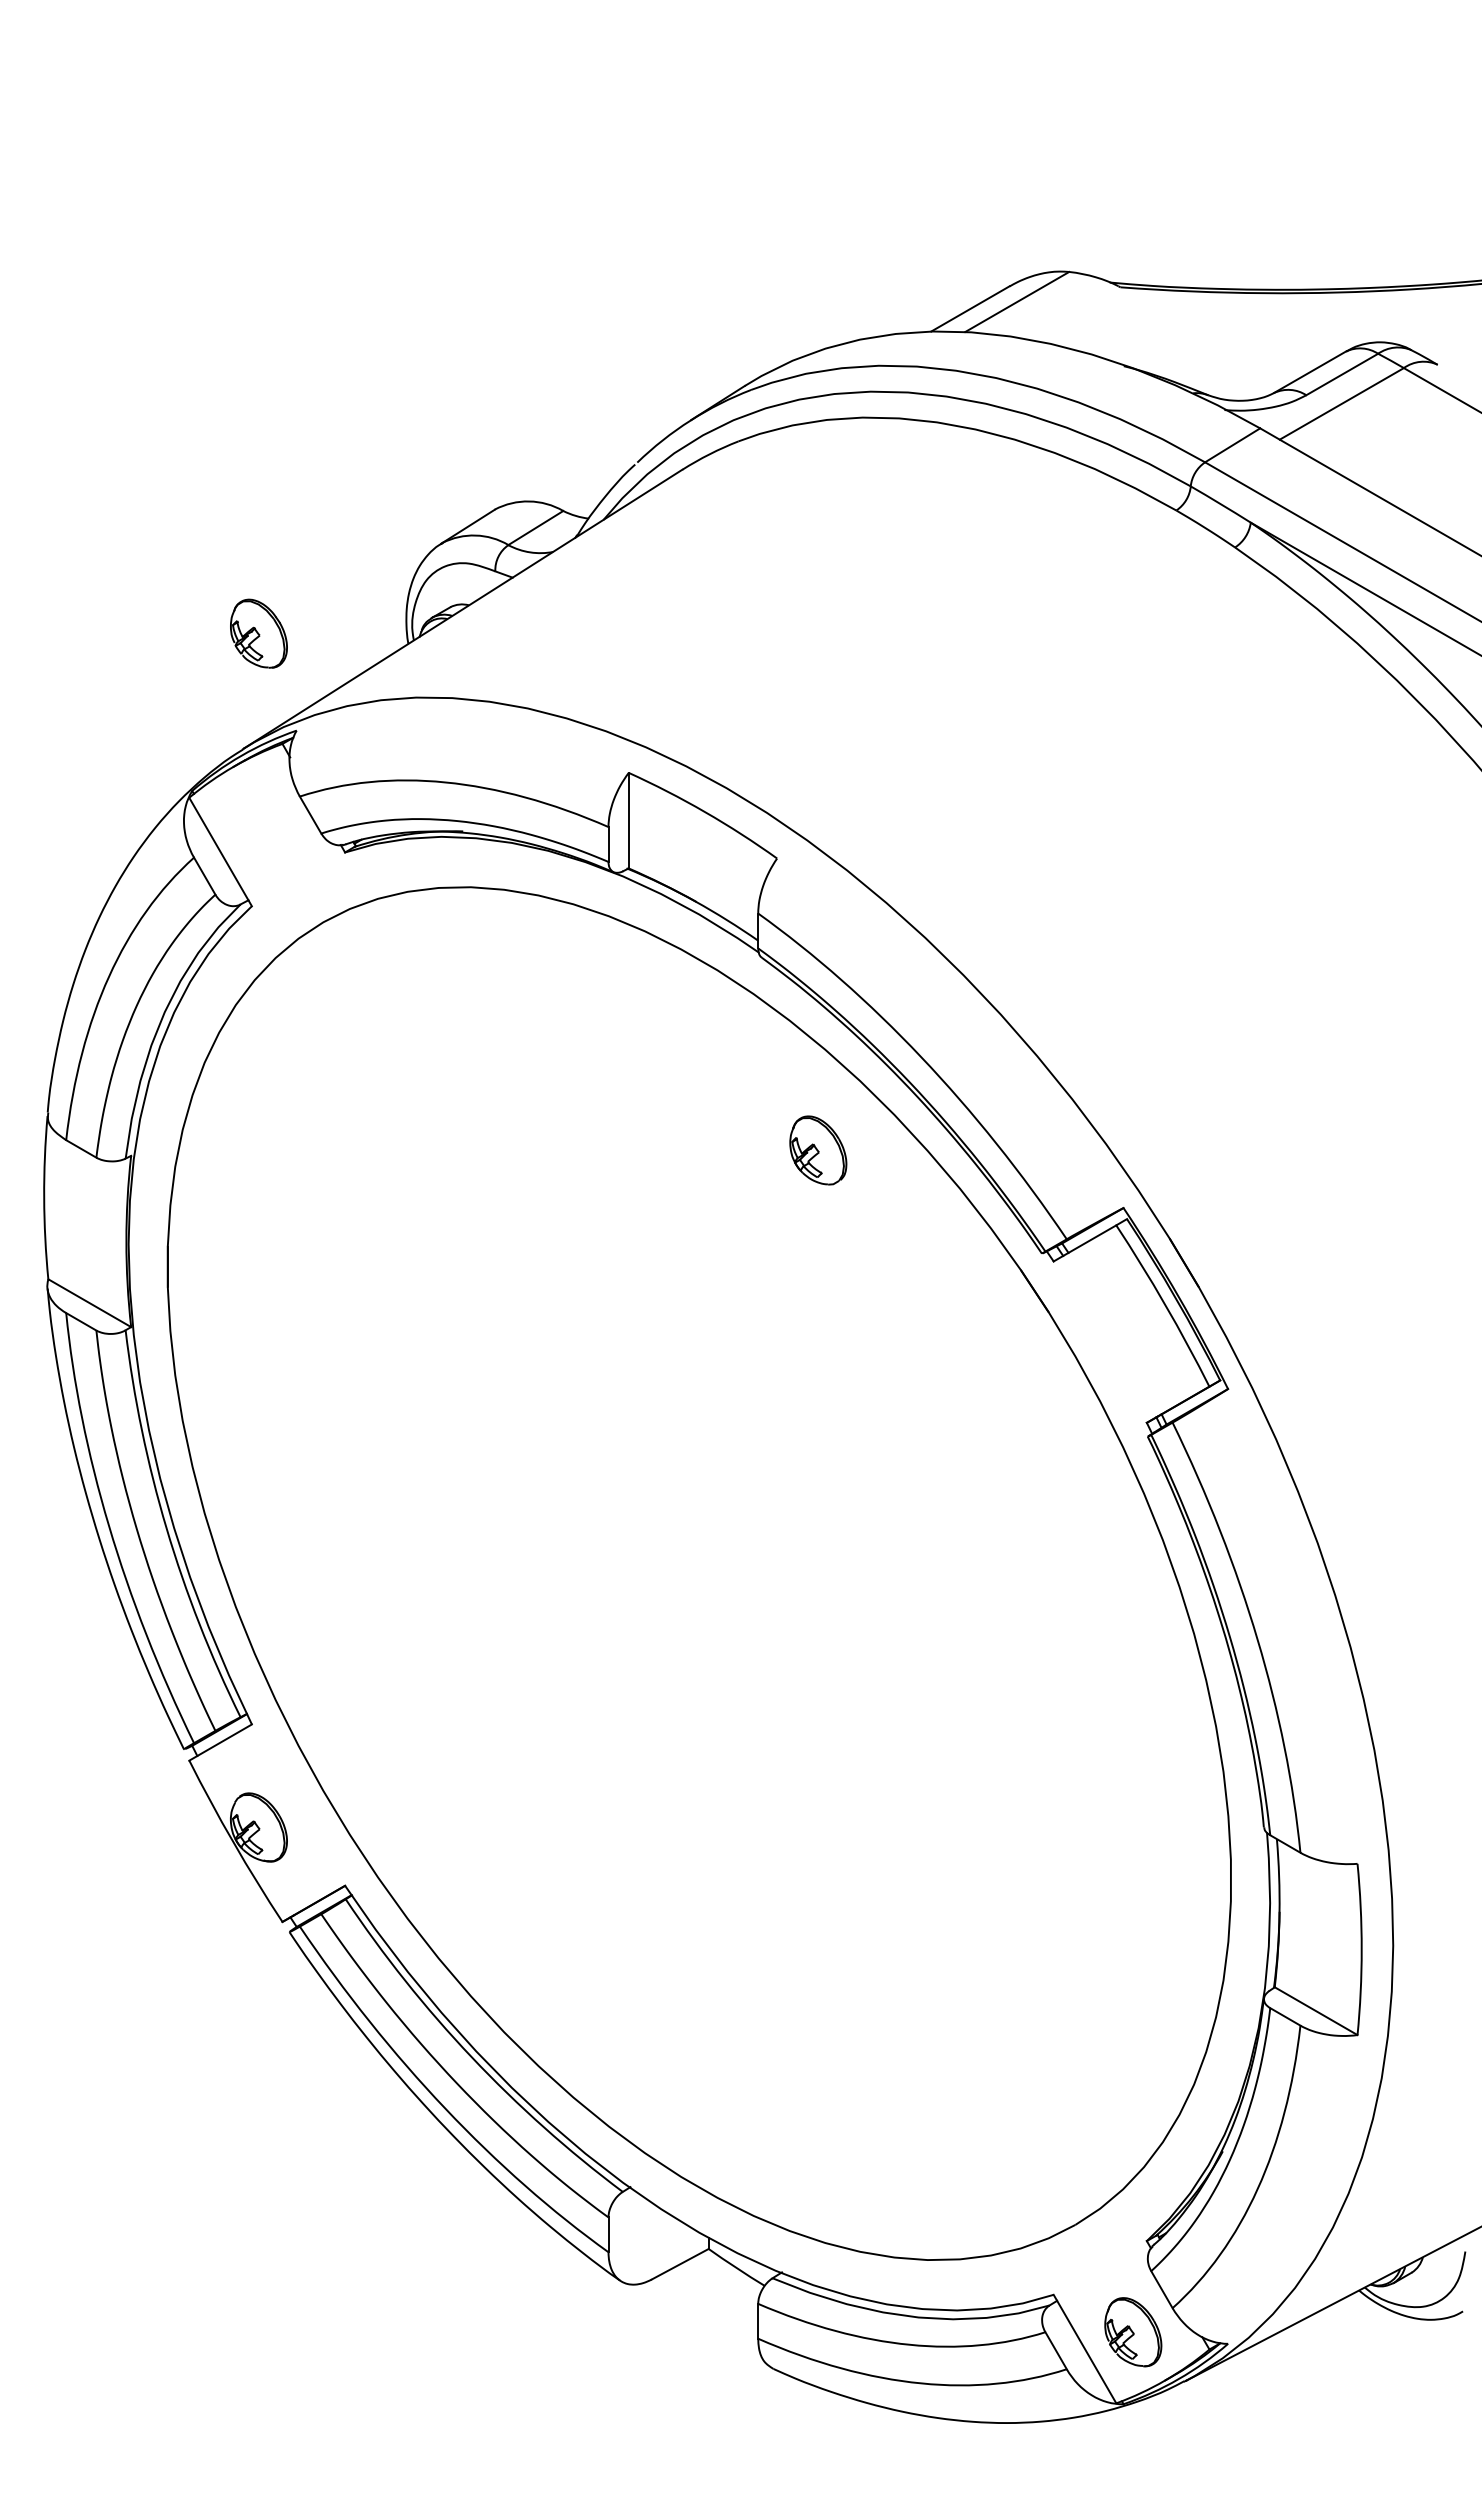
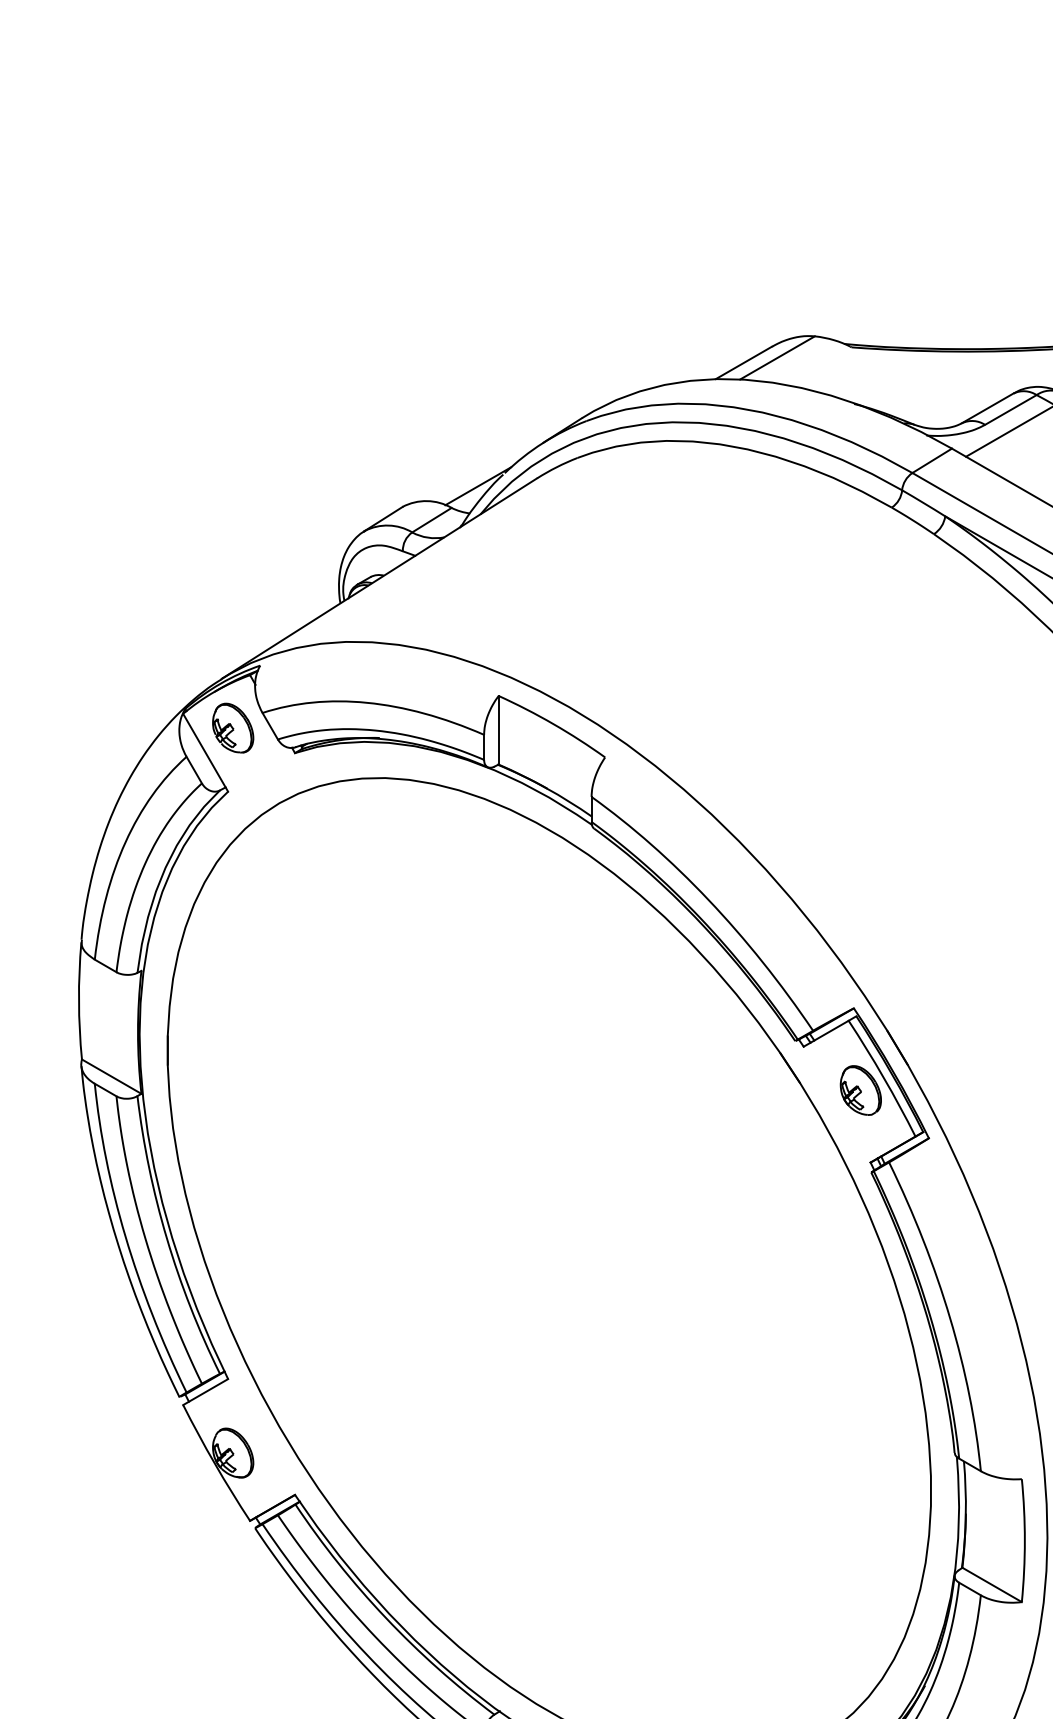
line: (600, 480) -> (478, 486), added
part: (258, 633) -> (232, 727), moved
part: (818, 1150) -> (861, 1090), moved

